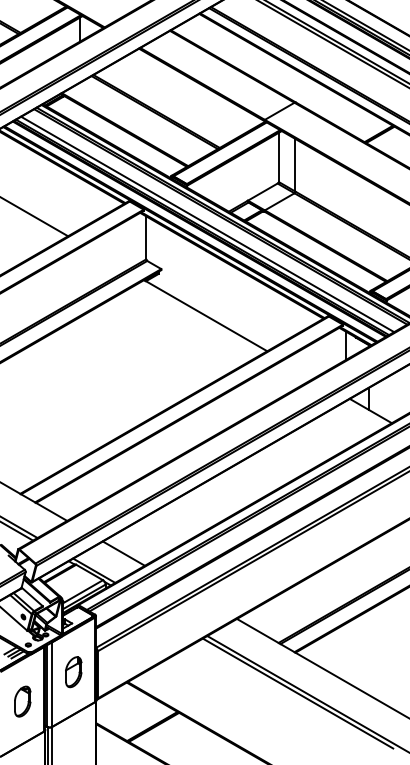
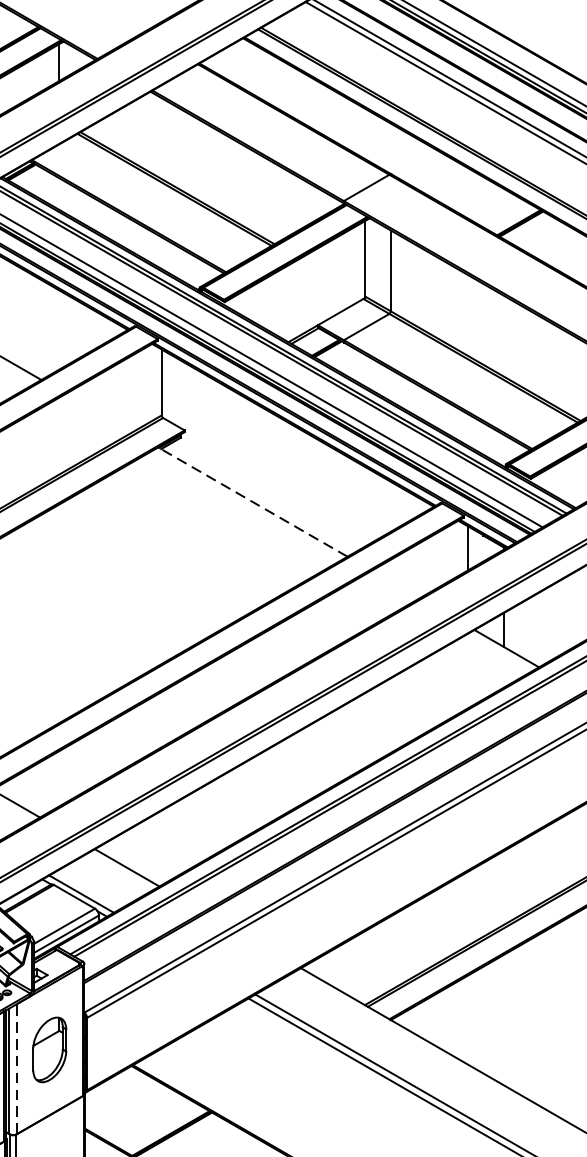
line: (205, 315) -> (252, 501), solid -> dashed
part: (73, 672) -> (49, 1050), size x1.4
line: (52, 684) -> (17, 1068), solid -> dashed

